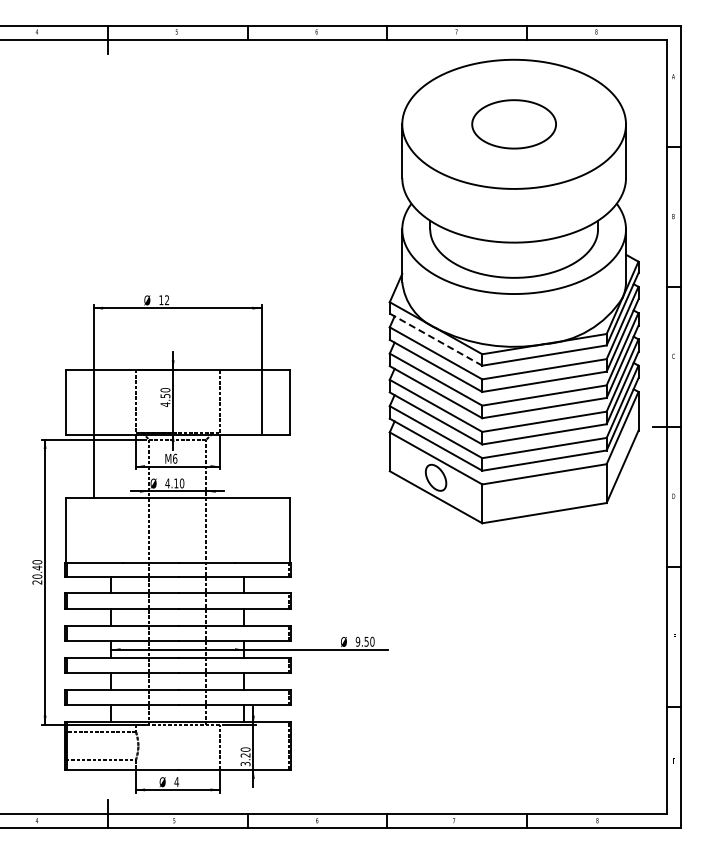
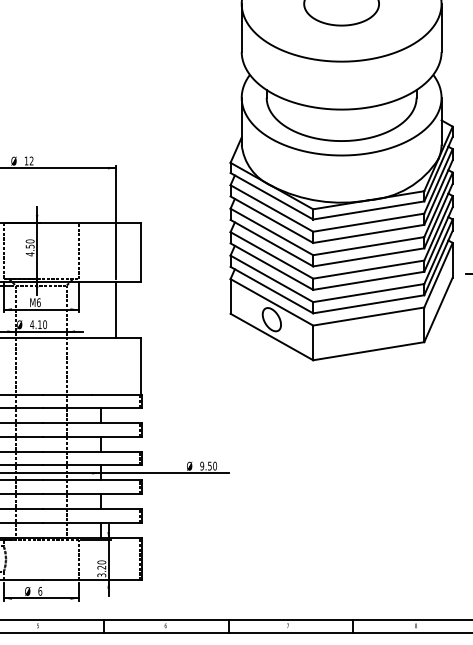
line: (435, 339) -> (271, 196), dashed -> solid
line: (261, 466) -> (115, 309), added
text: (176, 781) -> (40, 590), 4 -> 6

